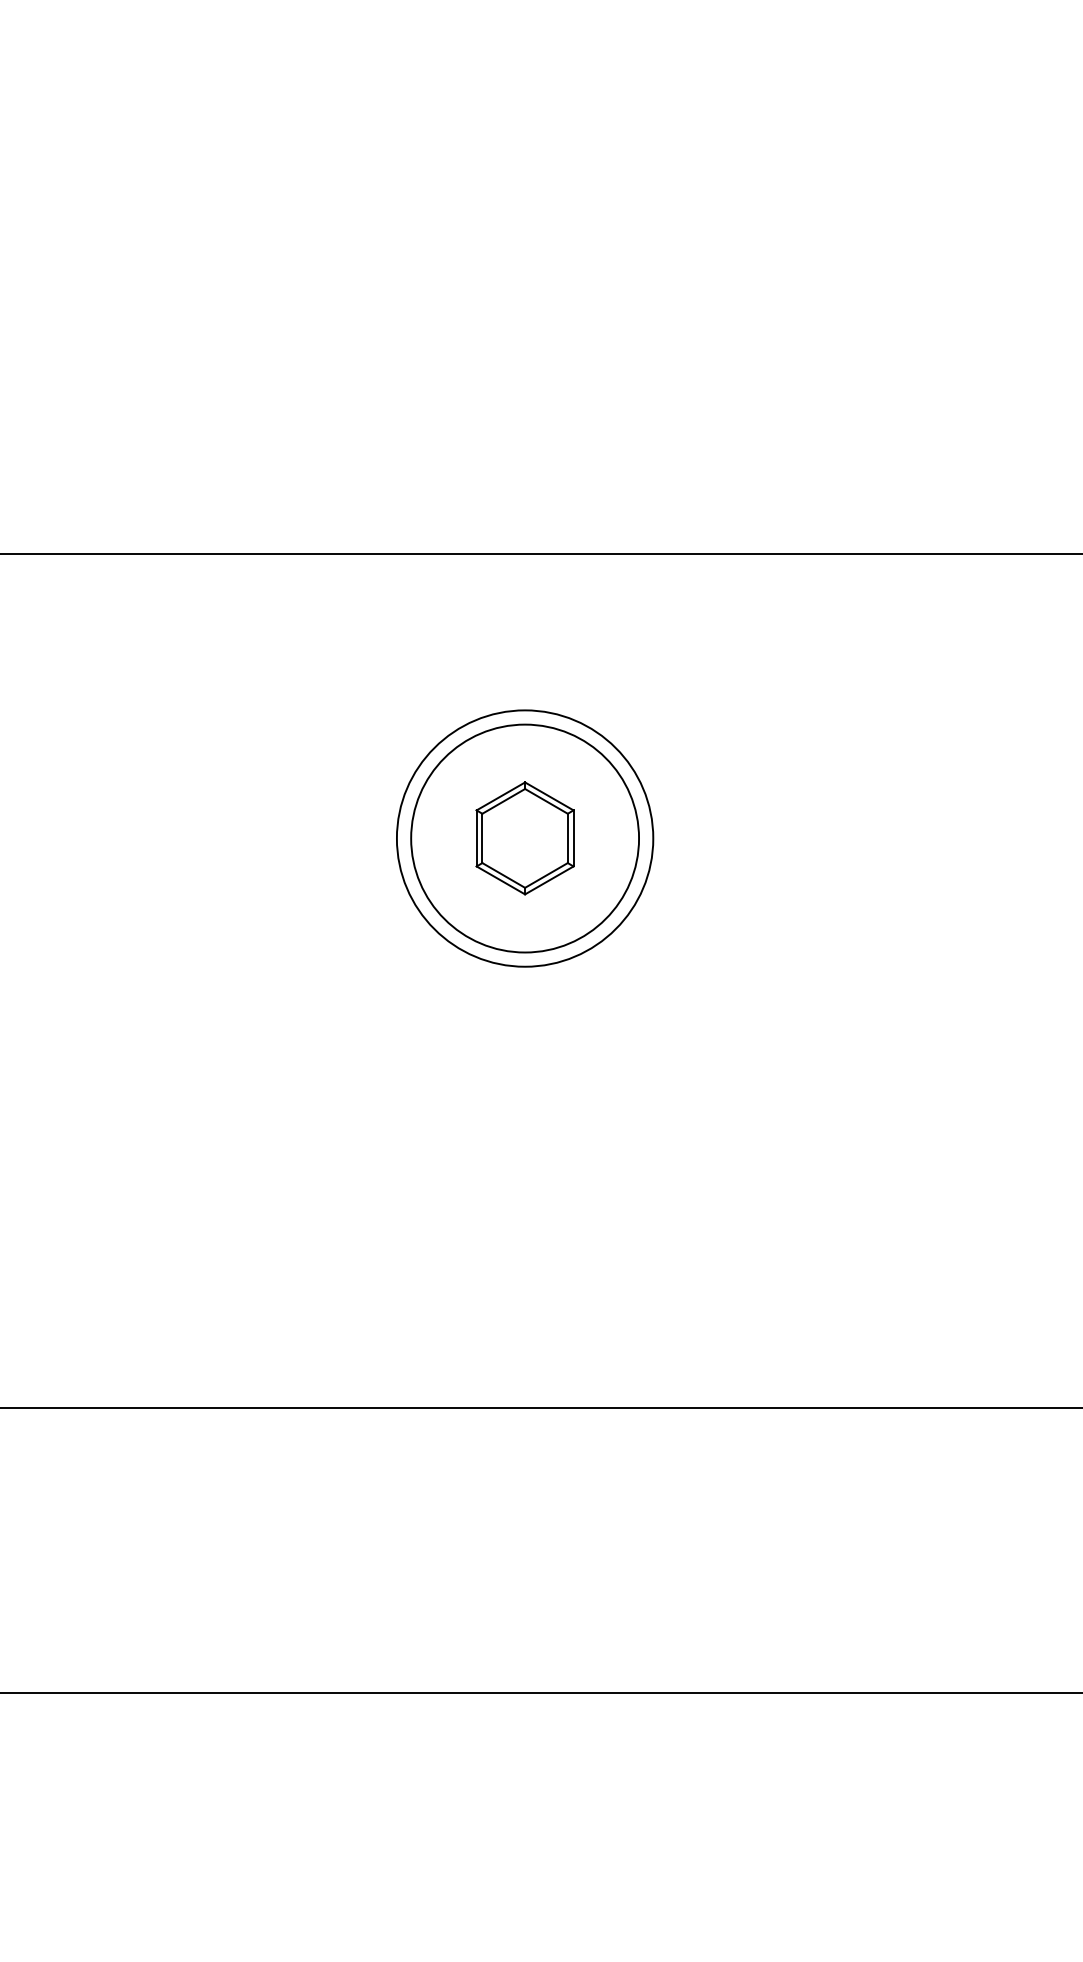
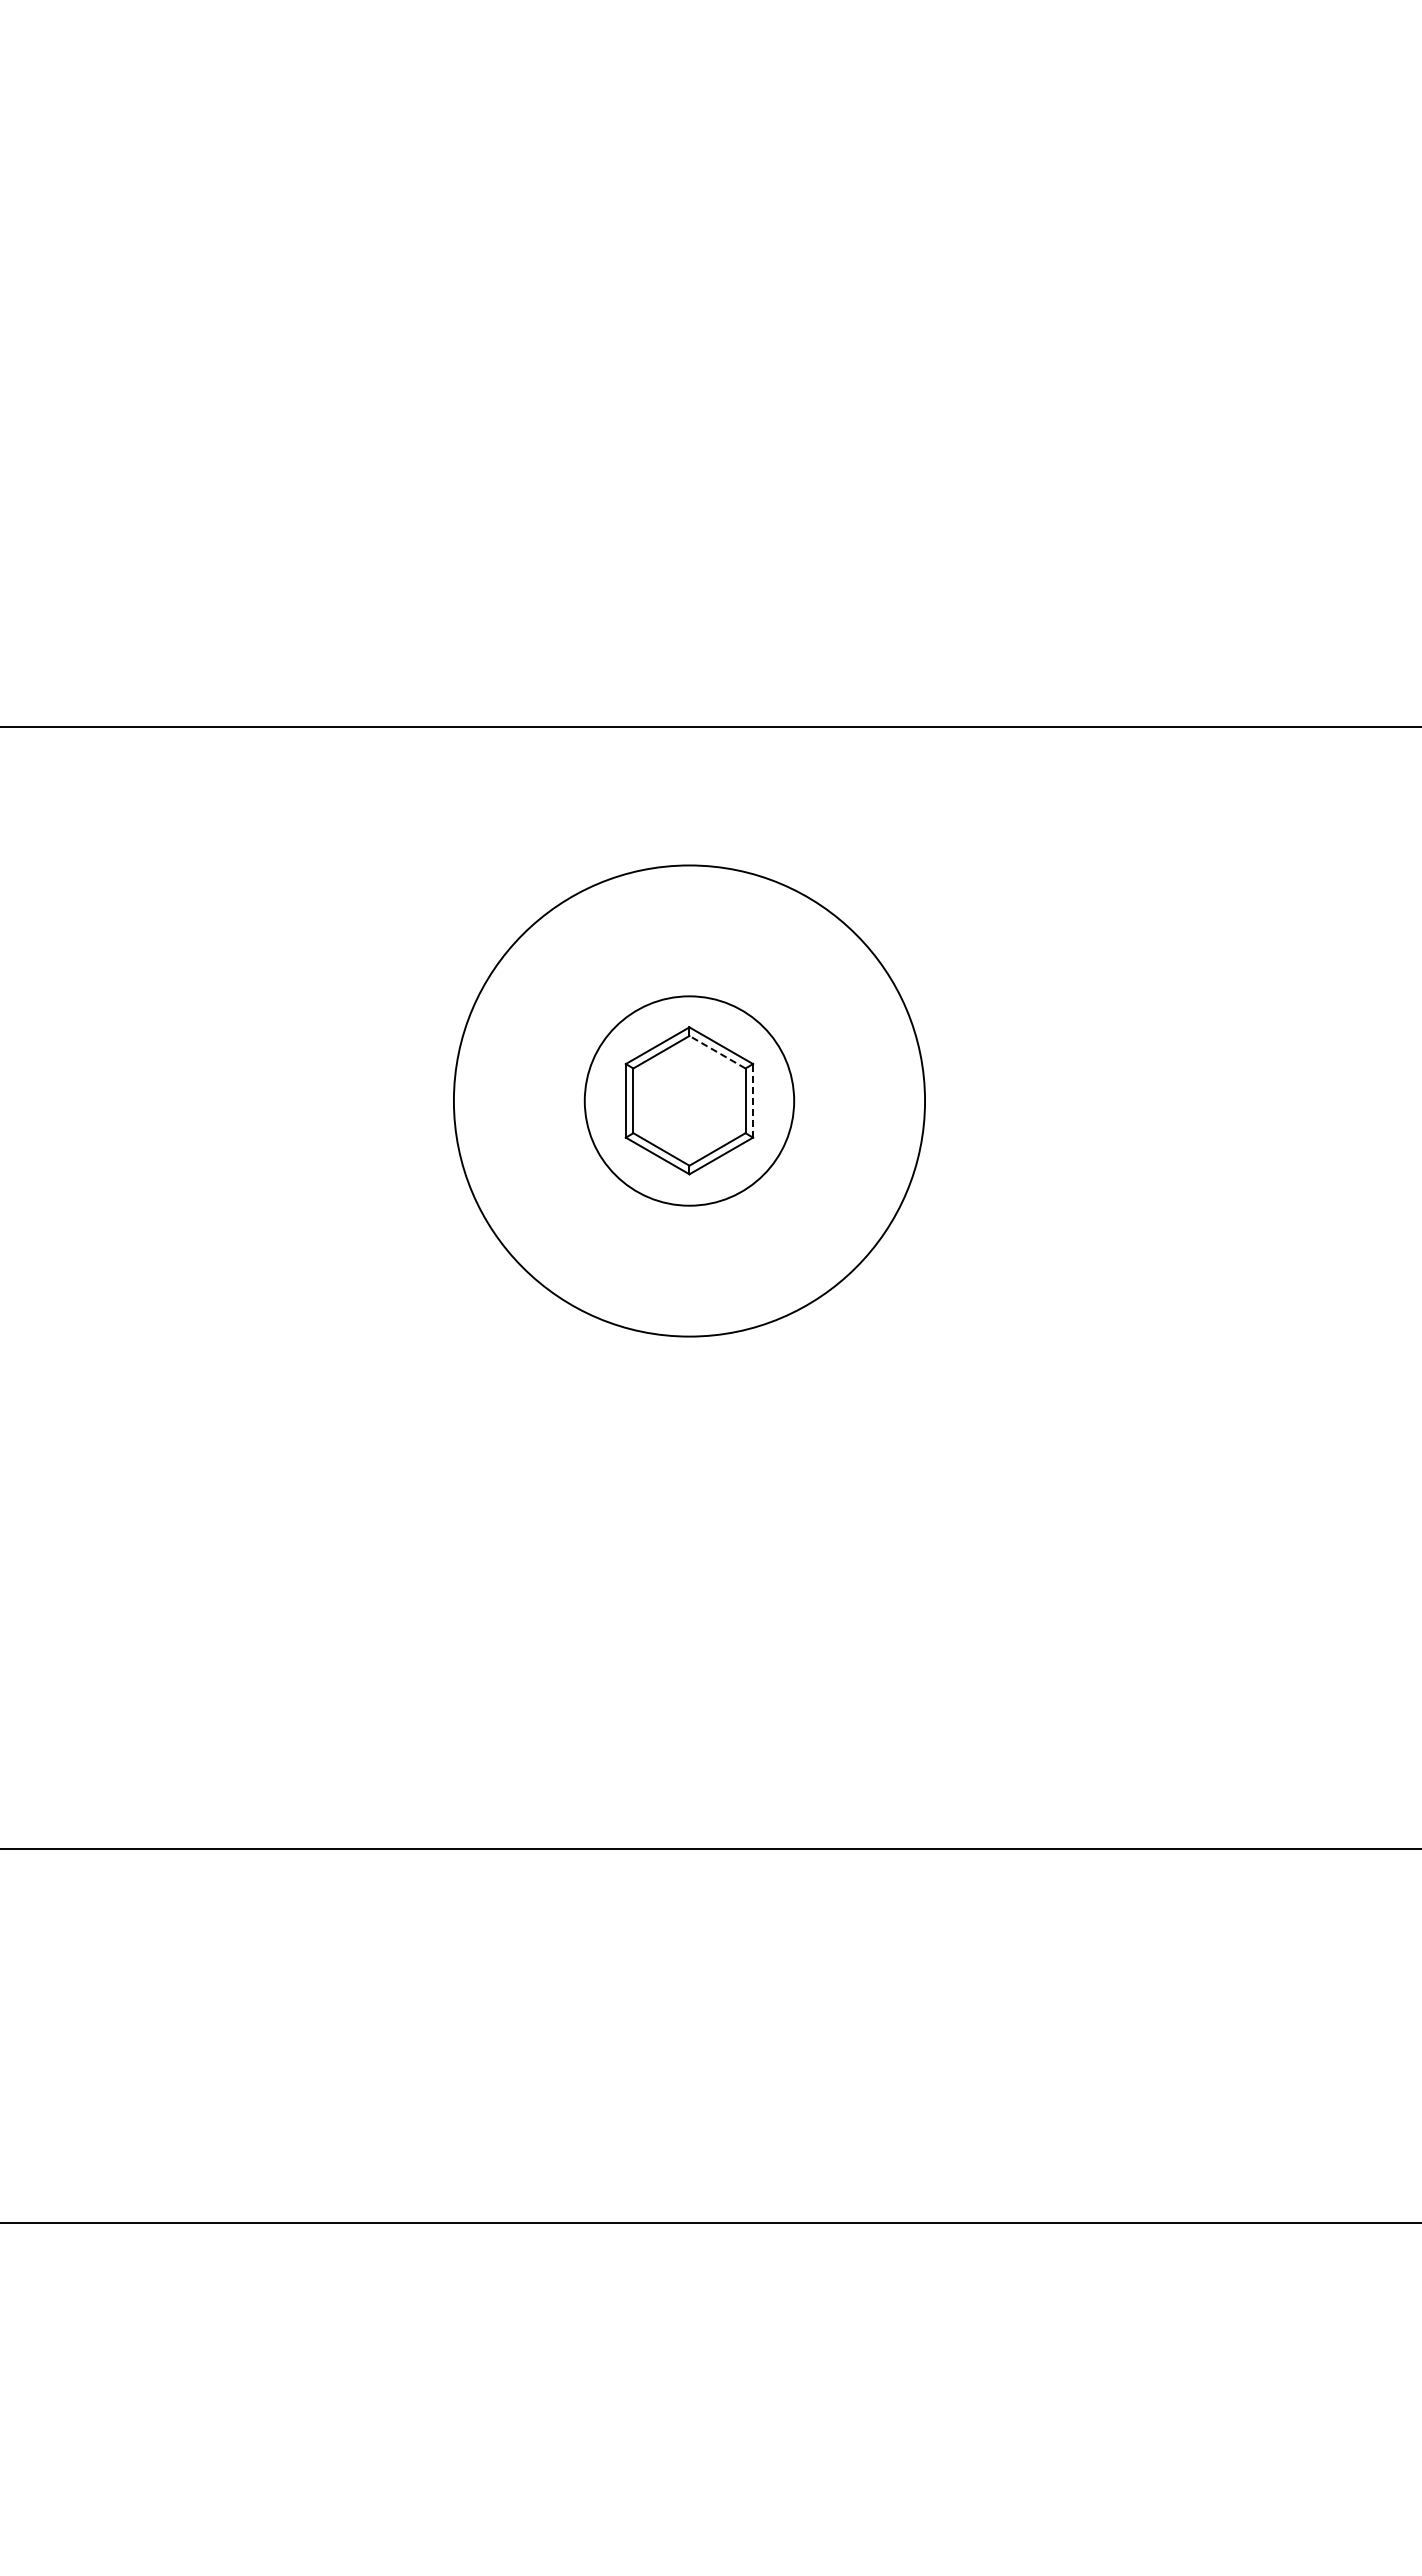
line: (546, 800) -> (717, 1051), solid -> dashed
circle: (525, 838) -> (689, 1100), size x0.7
circle: (525, 838) -> (689, 1100), size x1.4
line: (573, 838) -> (753, 1100), solid -> dashed

